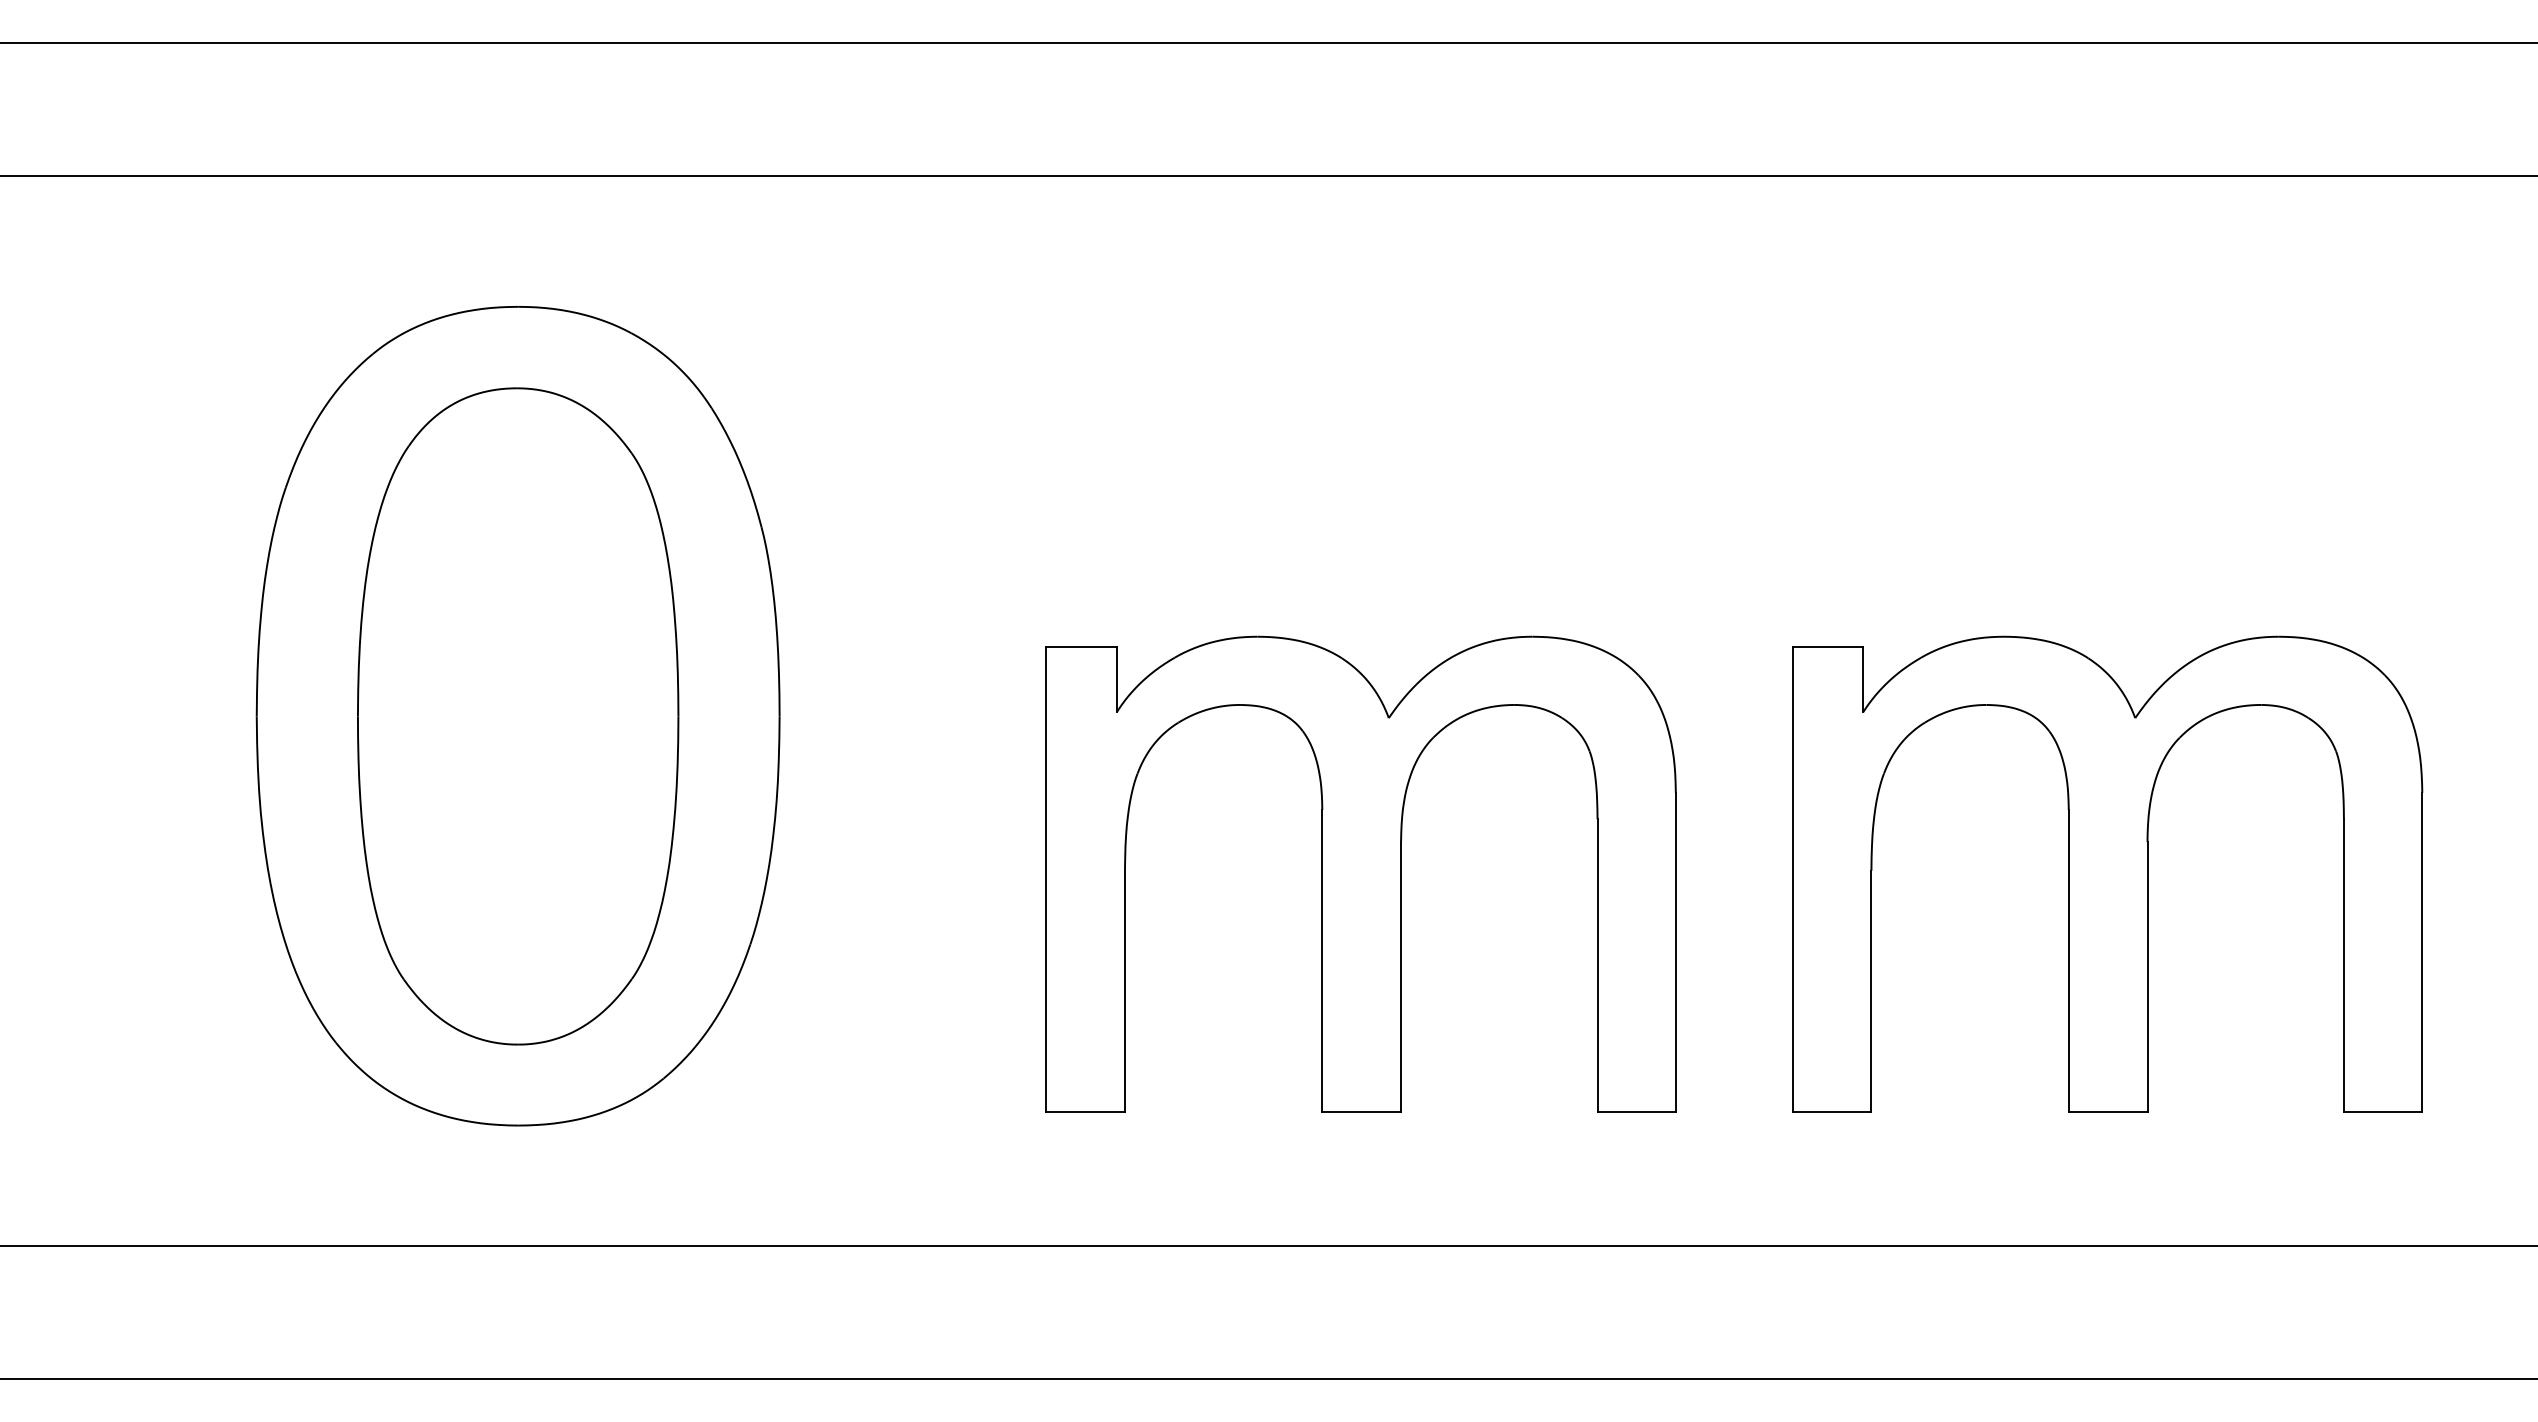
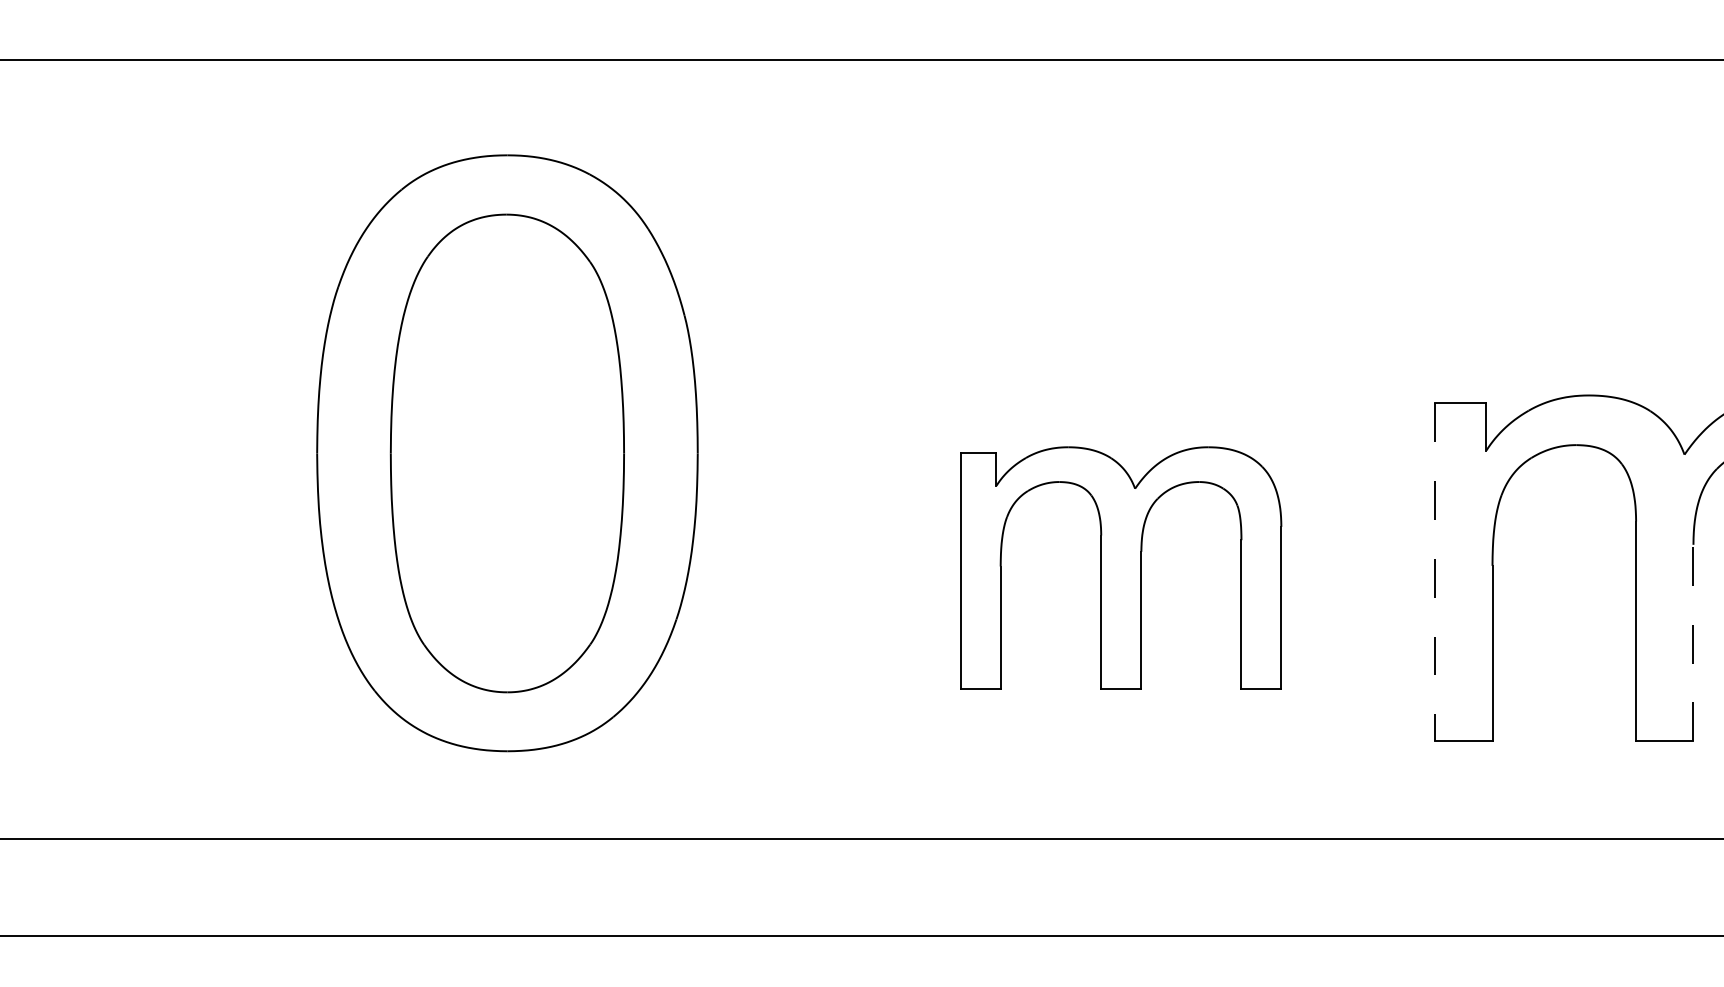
part: (1360, 873) -> (1120, 567), size x0.7
line: (1792, 880) -> (1435, 572), solid -> dashed
line: (2147, 976) -> (1693, 642), solid -> dashed

